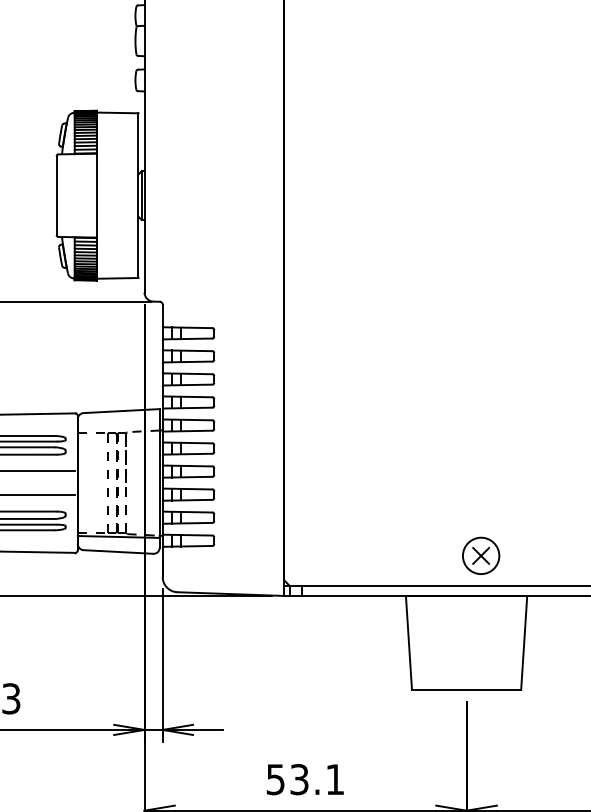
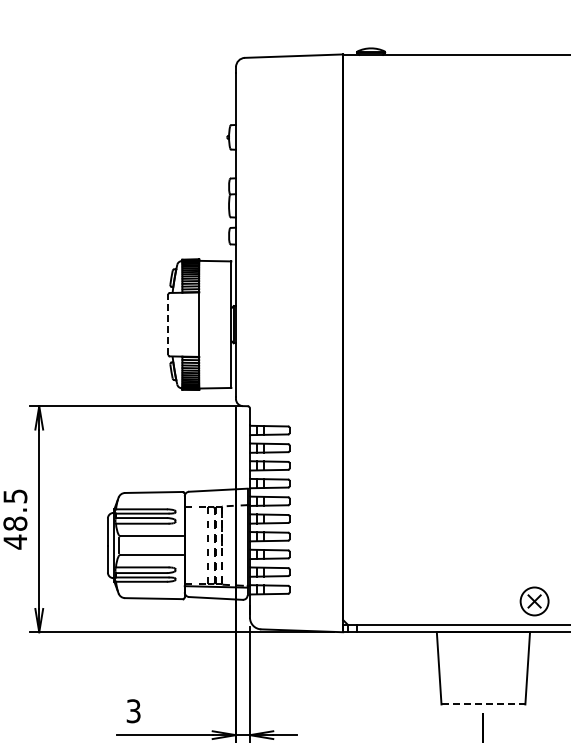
line: (56, 195) -> (168, 324), solid -> dashed
part: (480, 555) -> (534, 601), moved
line: (466, 690) -> (483, 704), solid -> dashed

